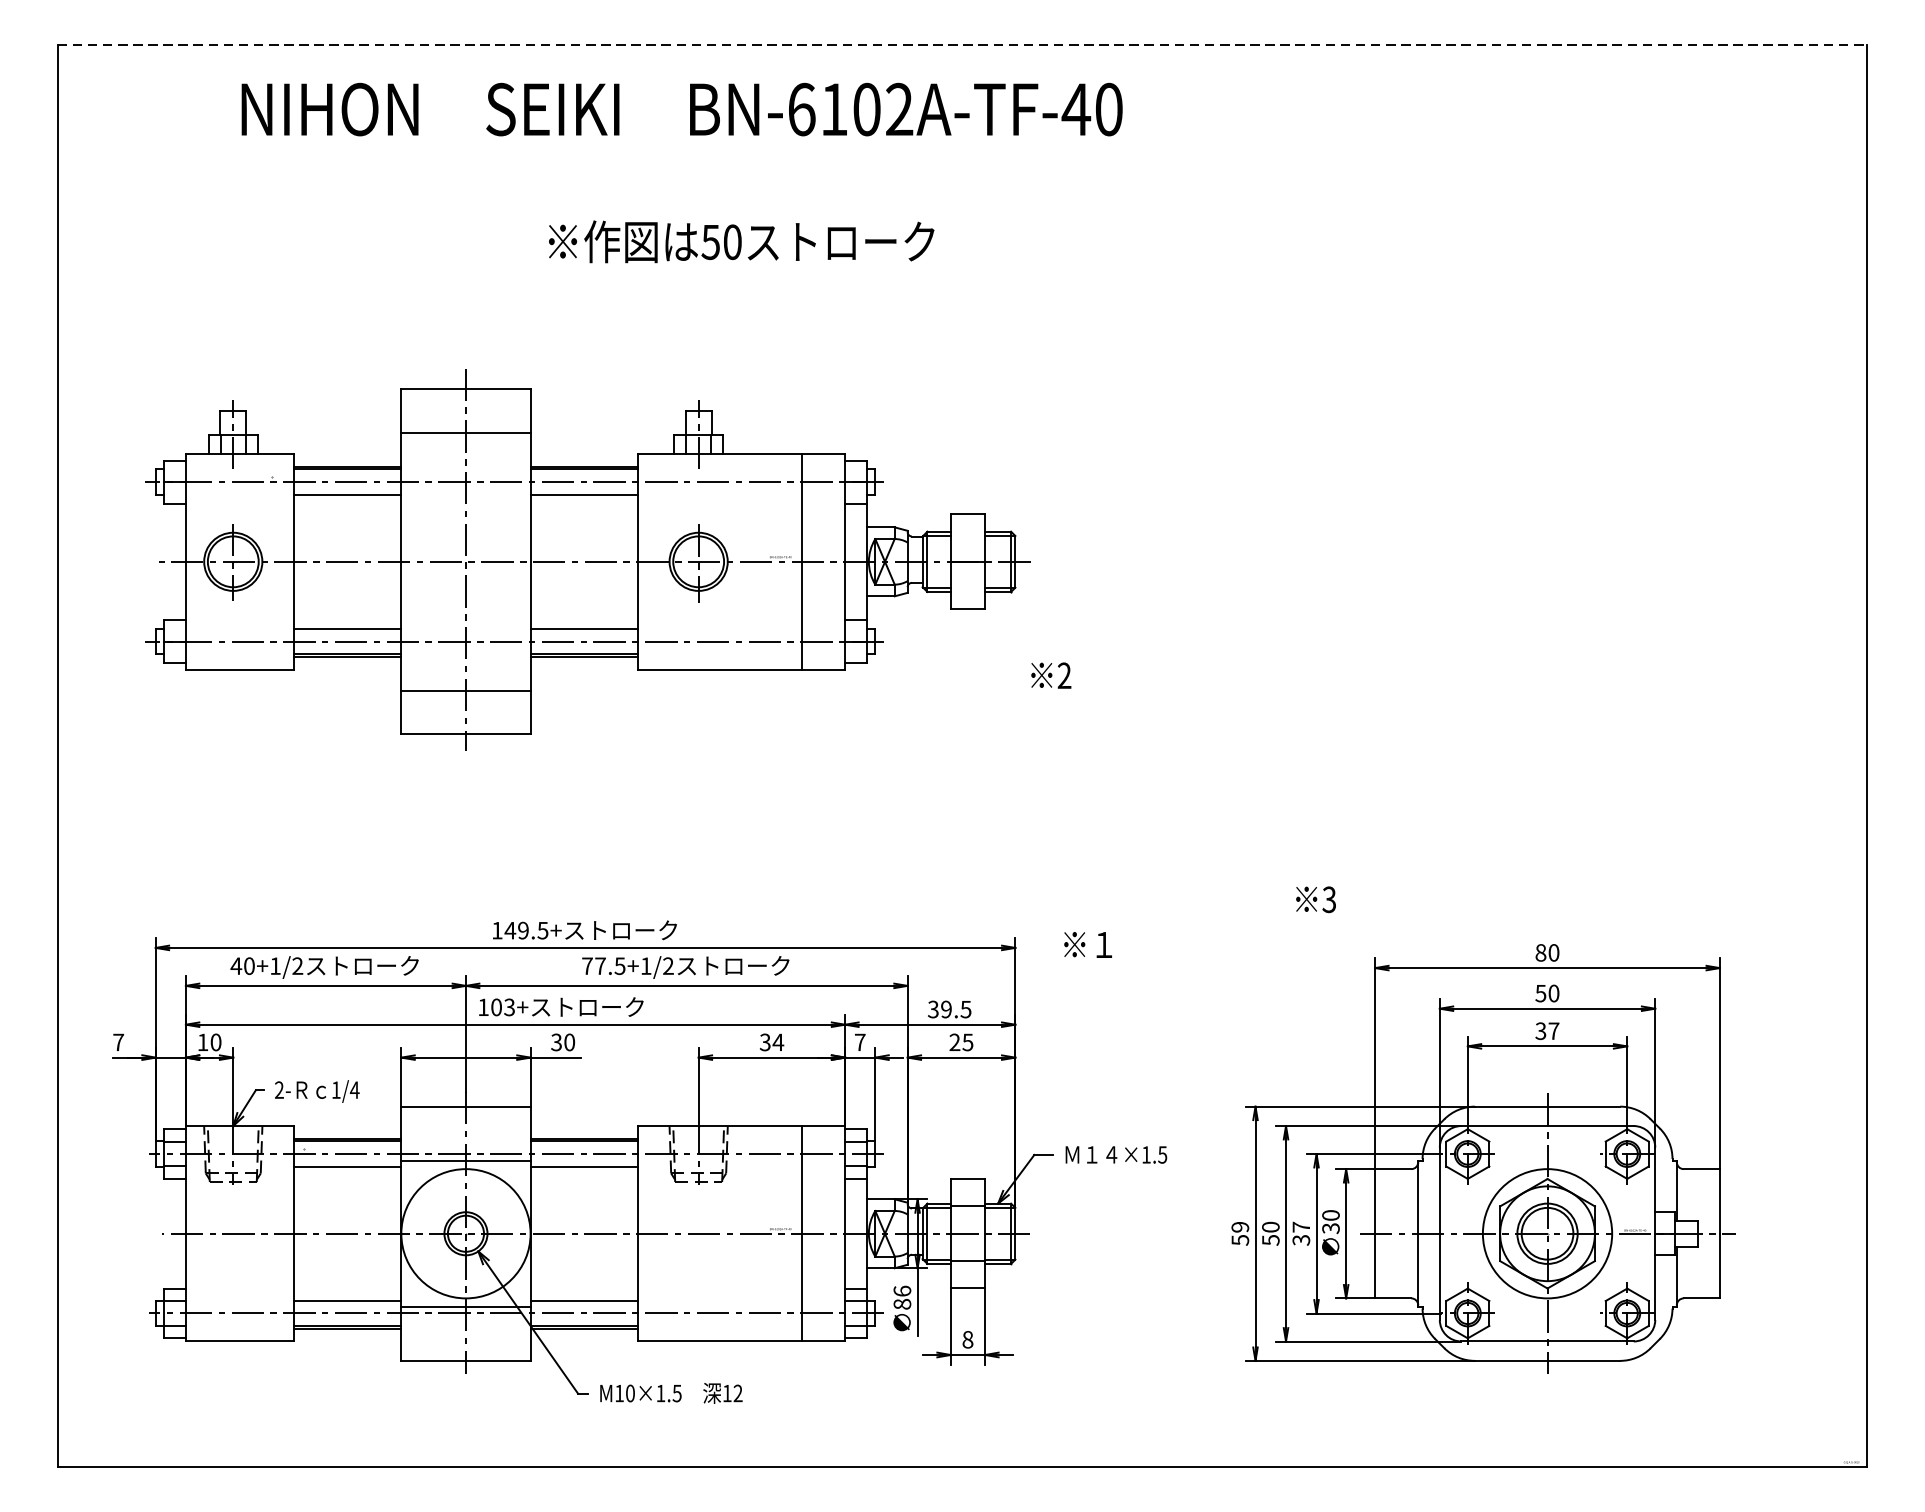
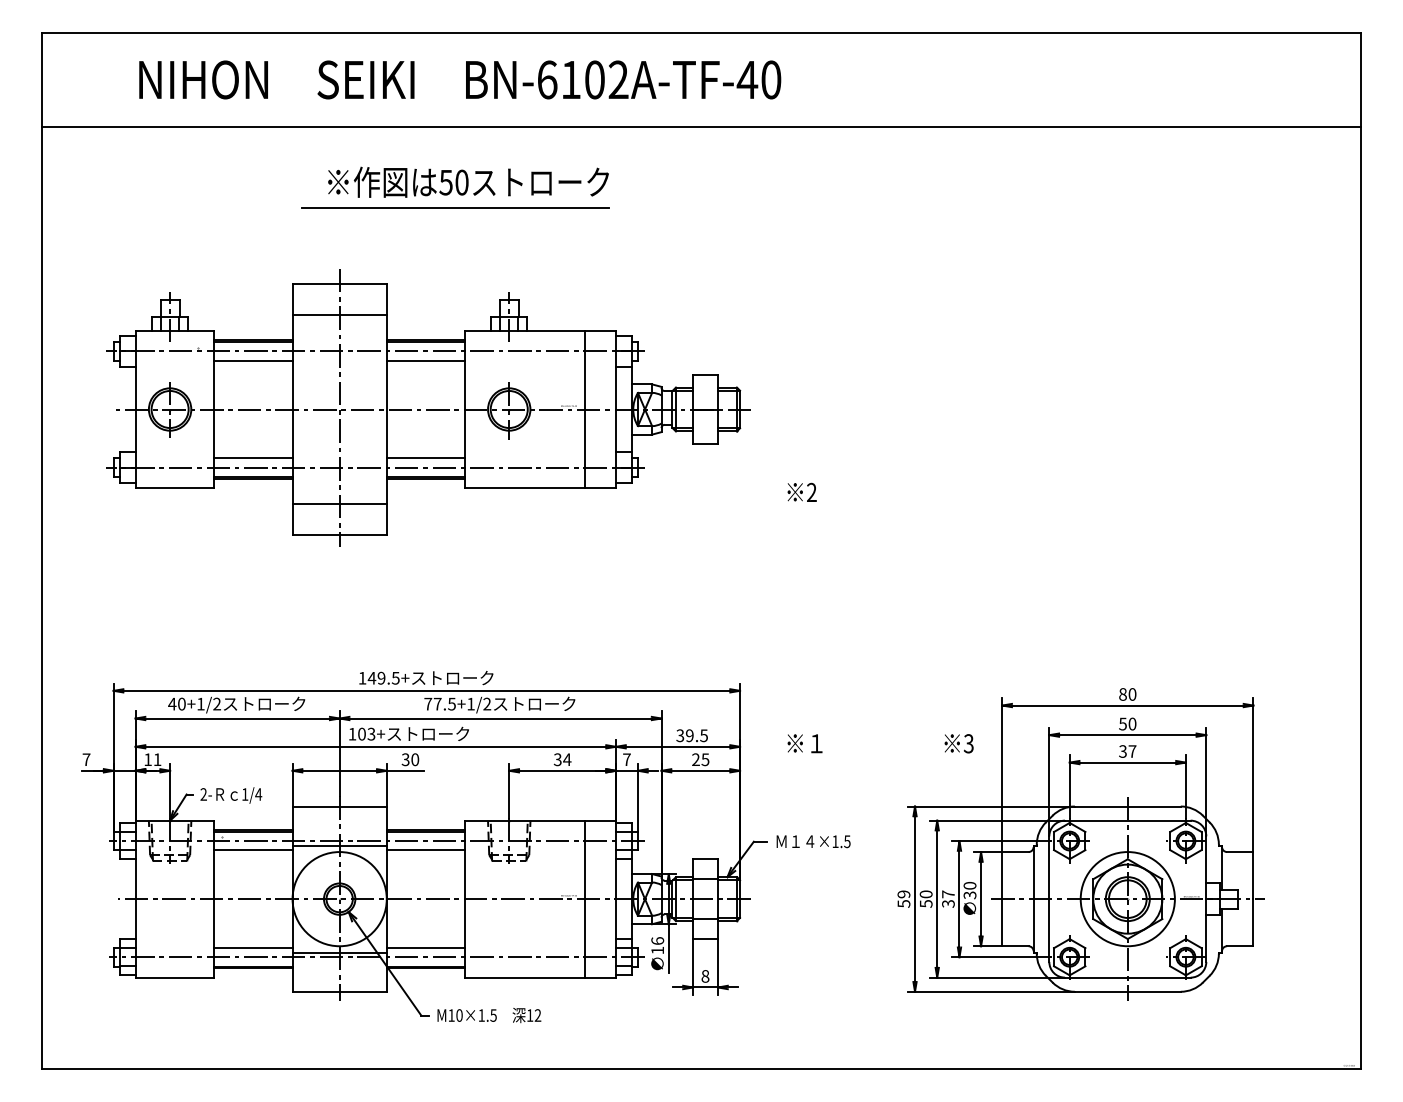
line: (962, 44) -> (701, 32), dashed -> solid
text: (682, 108) -> (460, 79), moved
line: (962, 174) -> (701, 127), added
text: (741, 240) -> (468, 181), moved
line: (624, 284) -> (455, 207), added
text: (1050, 674) -> (801, 491), moved
text: (1315, 899) -> (958, 743), moved
text: (1087, 944) -> (804, 743), moved
text: (215, 1042) -> (157, 759), 10 -> 11
text: (902, 1304) -> (657, 950), 86 -> 16

